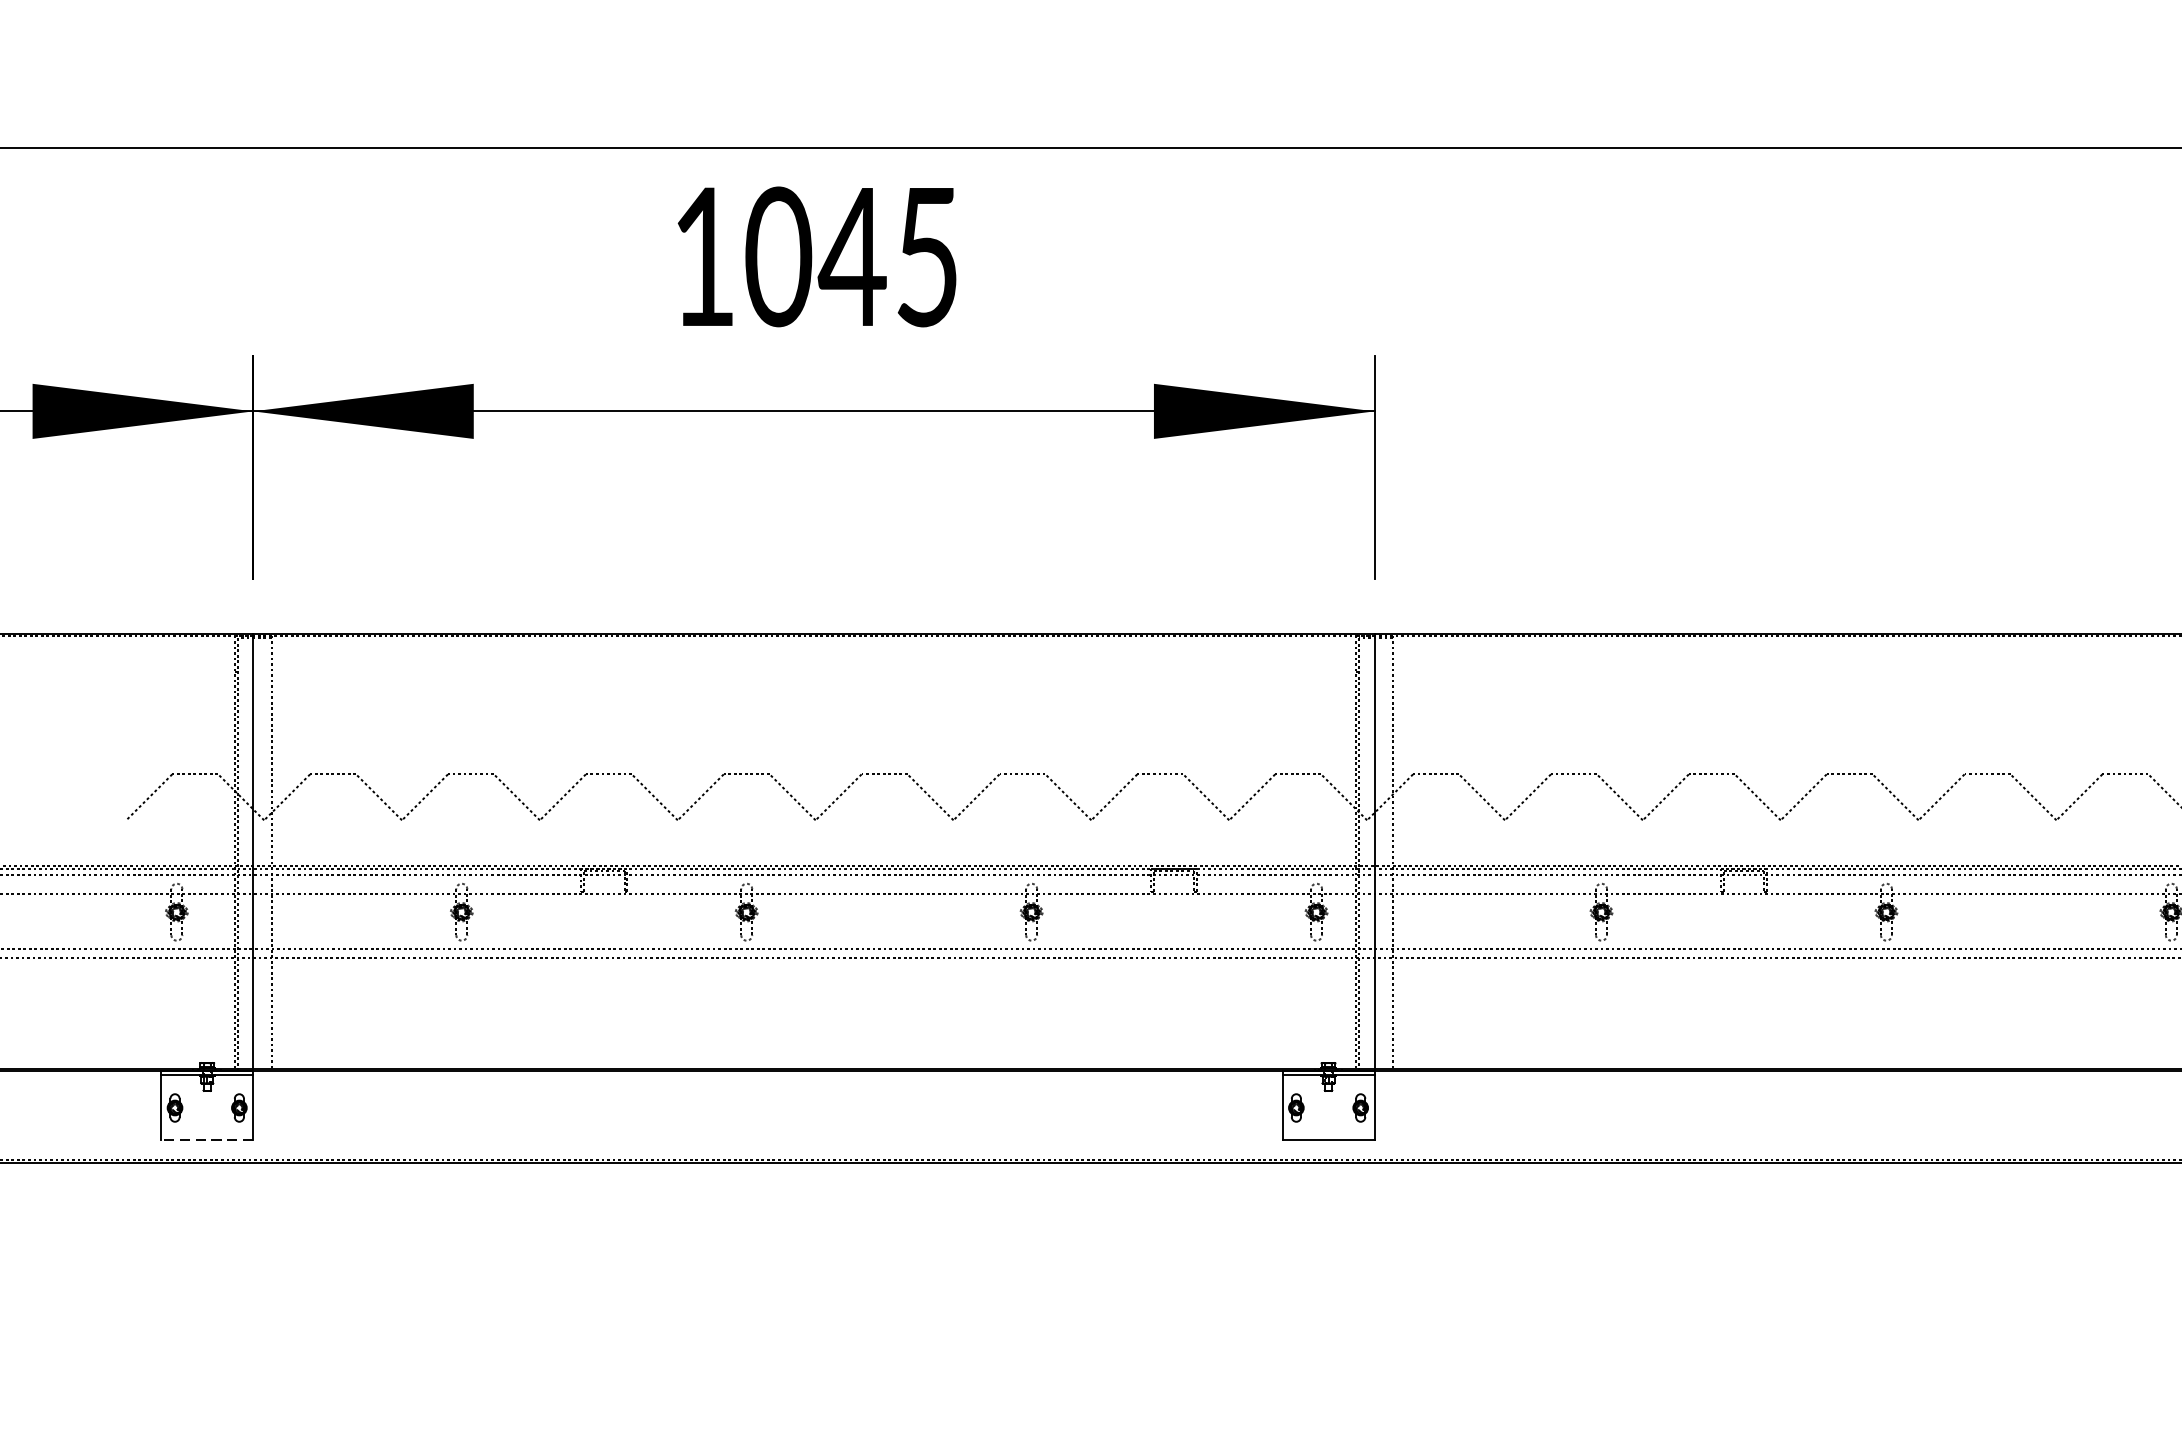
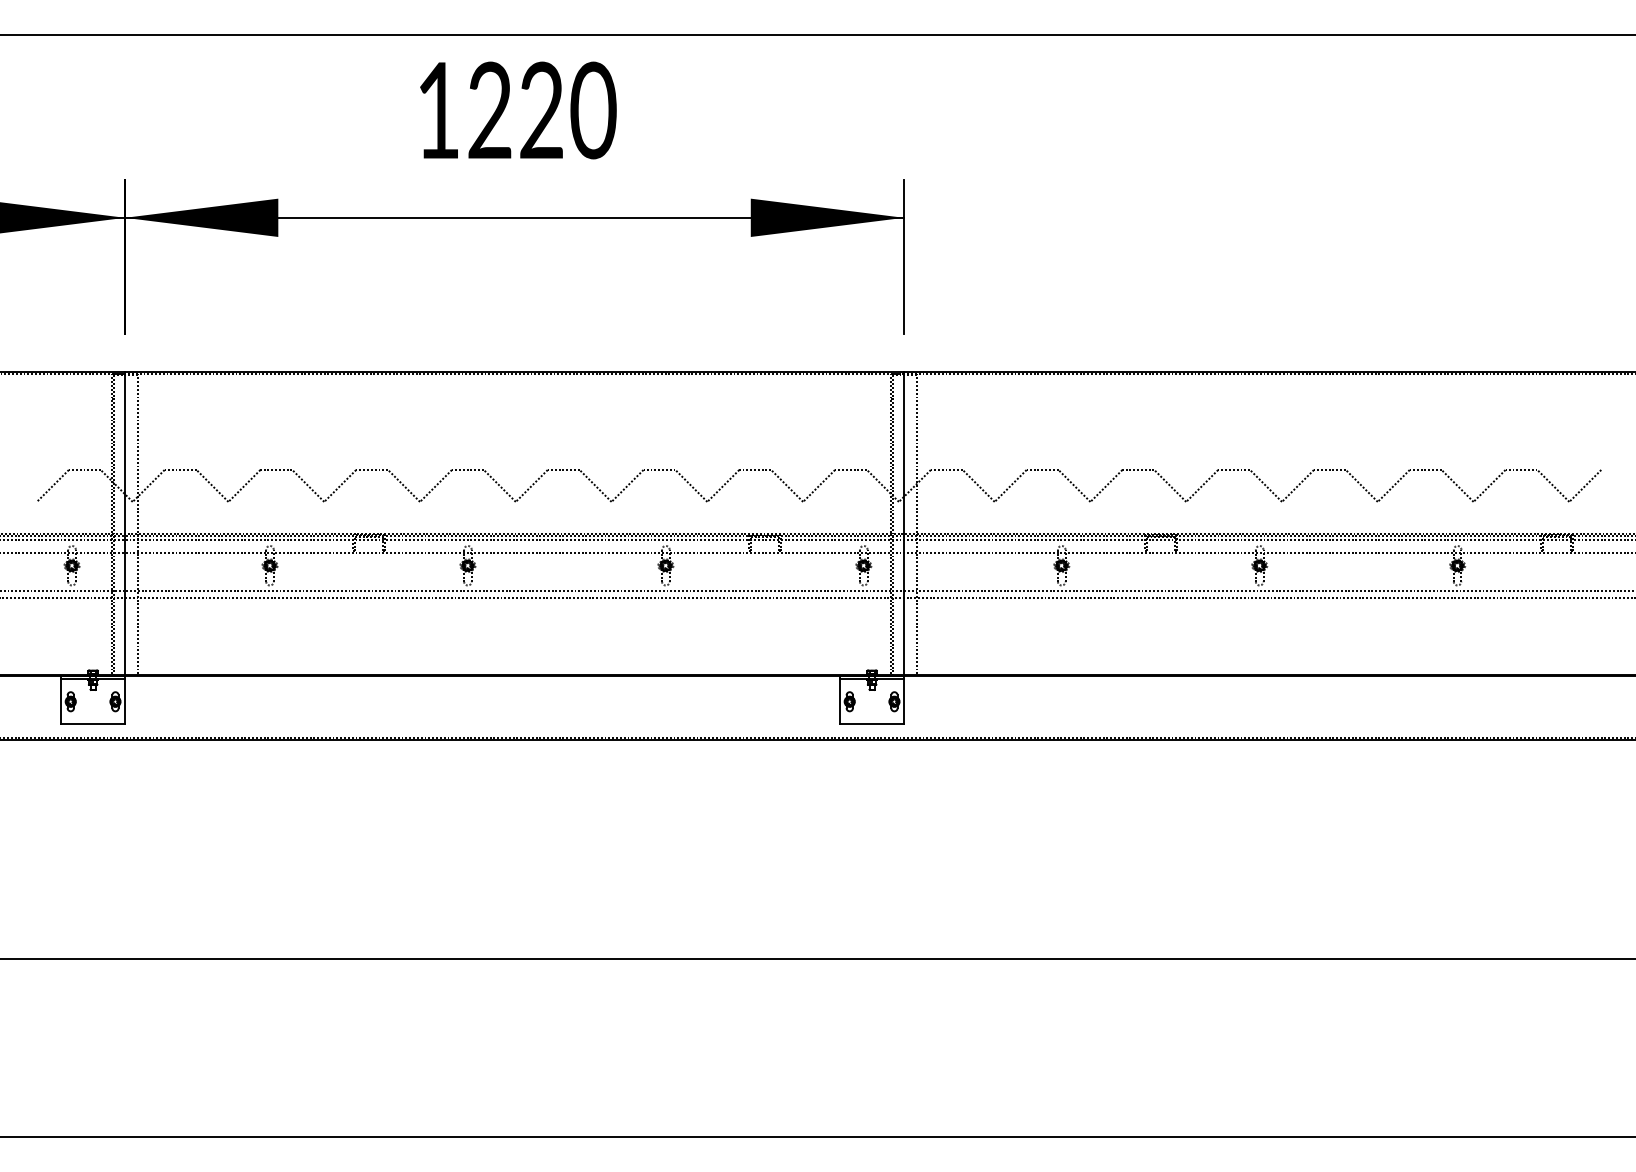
text: (852, 256) -> (541, 110), 1045 -> 1220
line: (207, 1140) -> (93, 724), dashed -> solid

